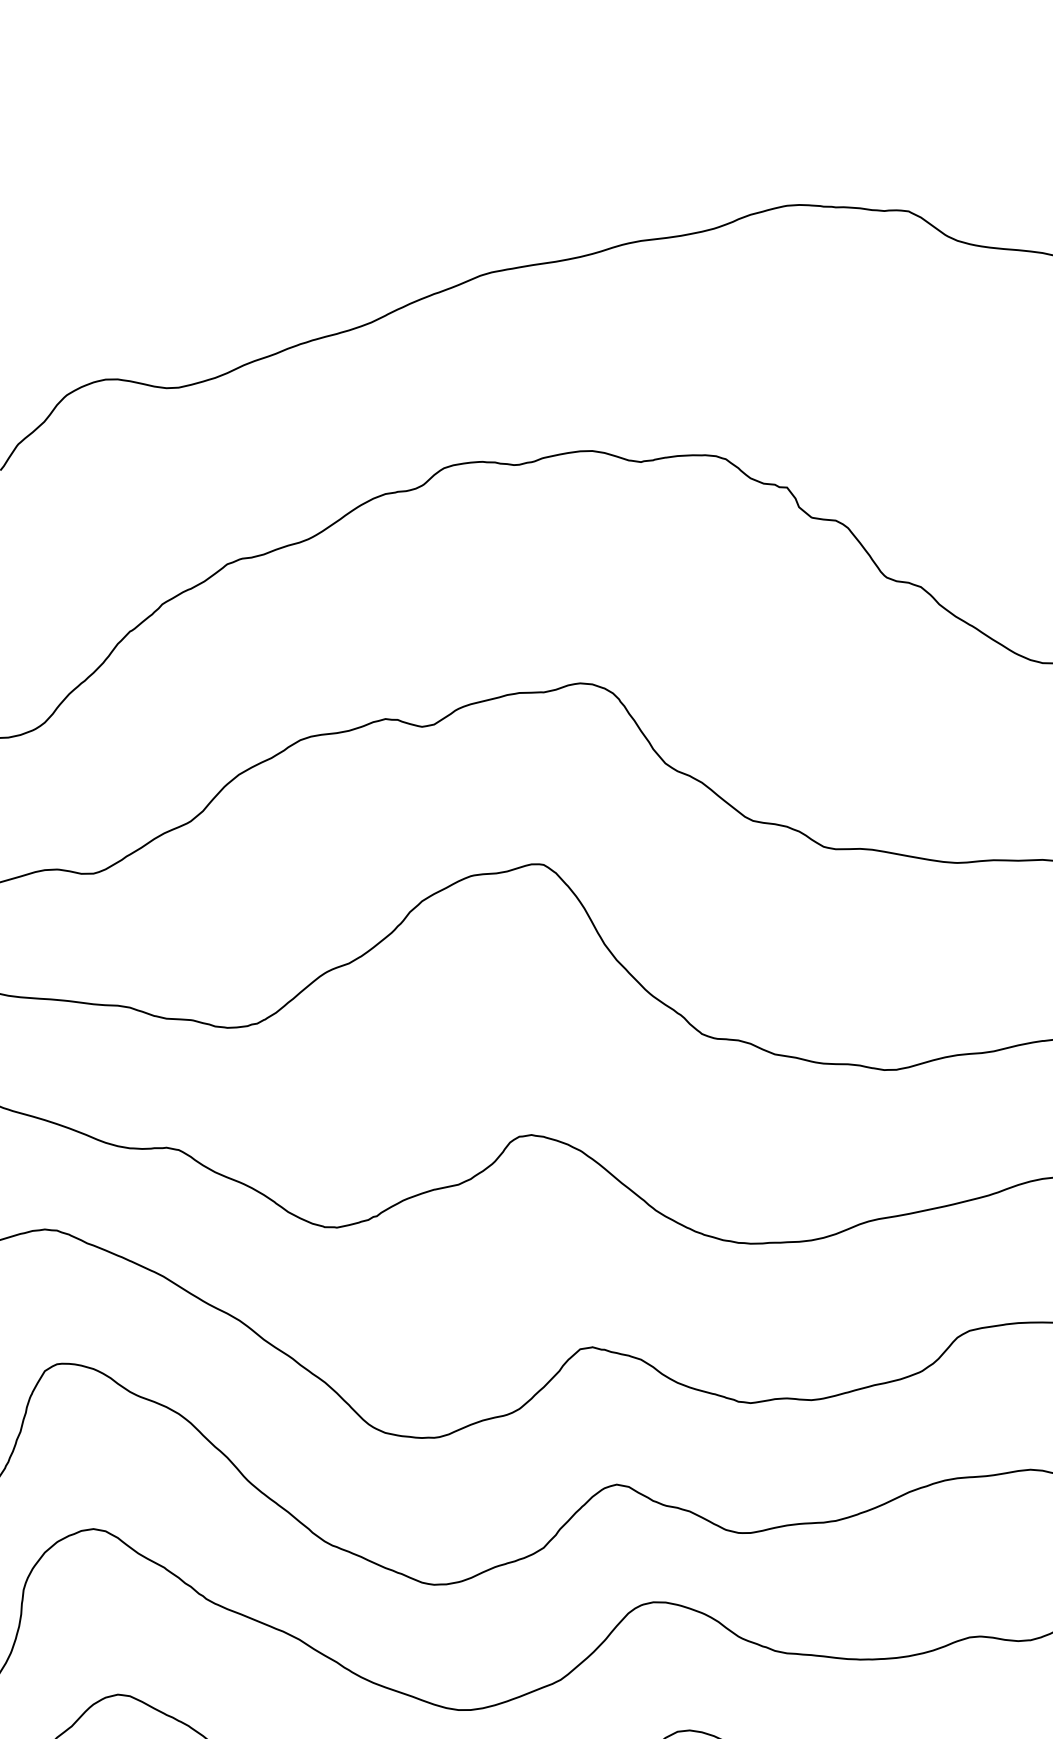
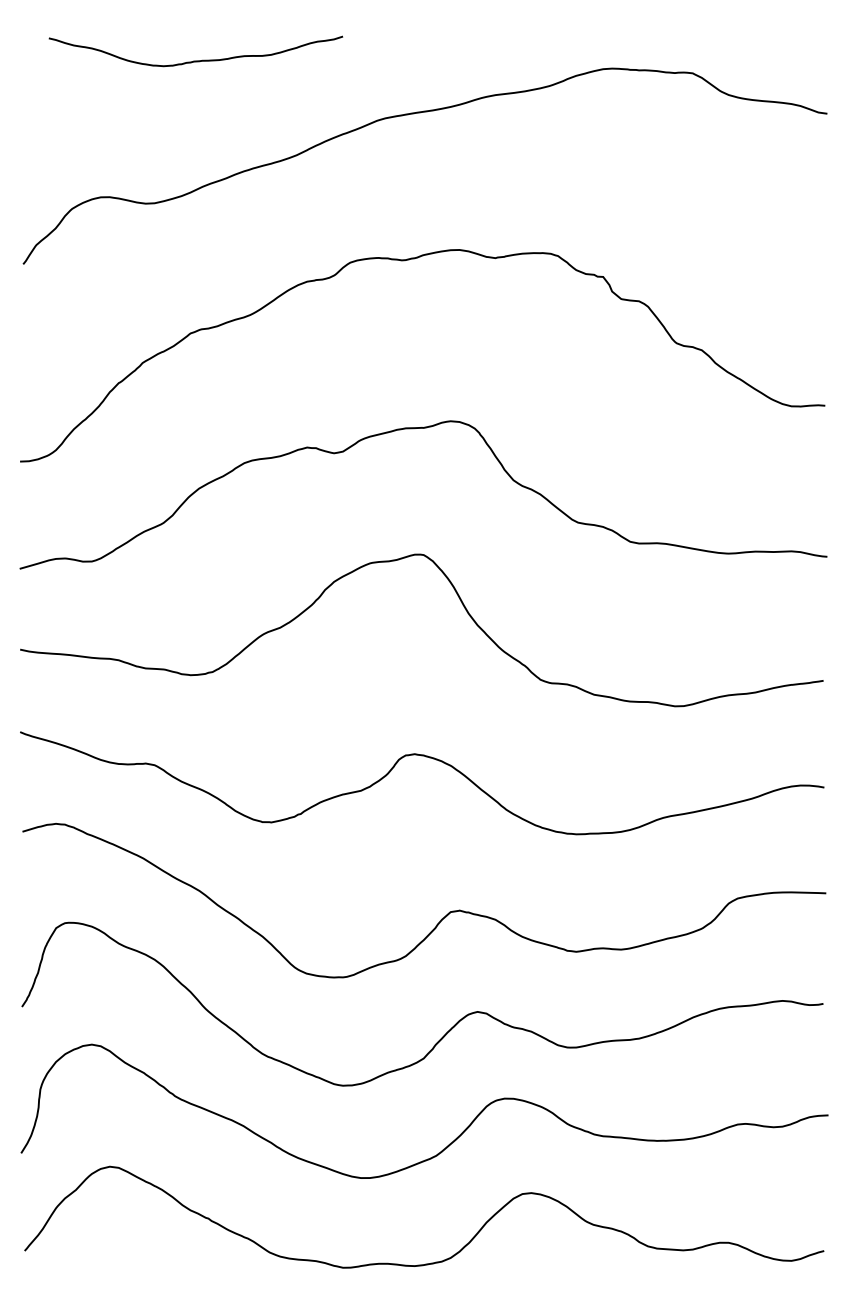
curve: (234, 193) -> (195, 60), added

